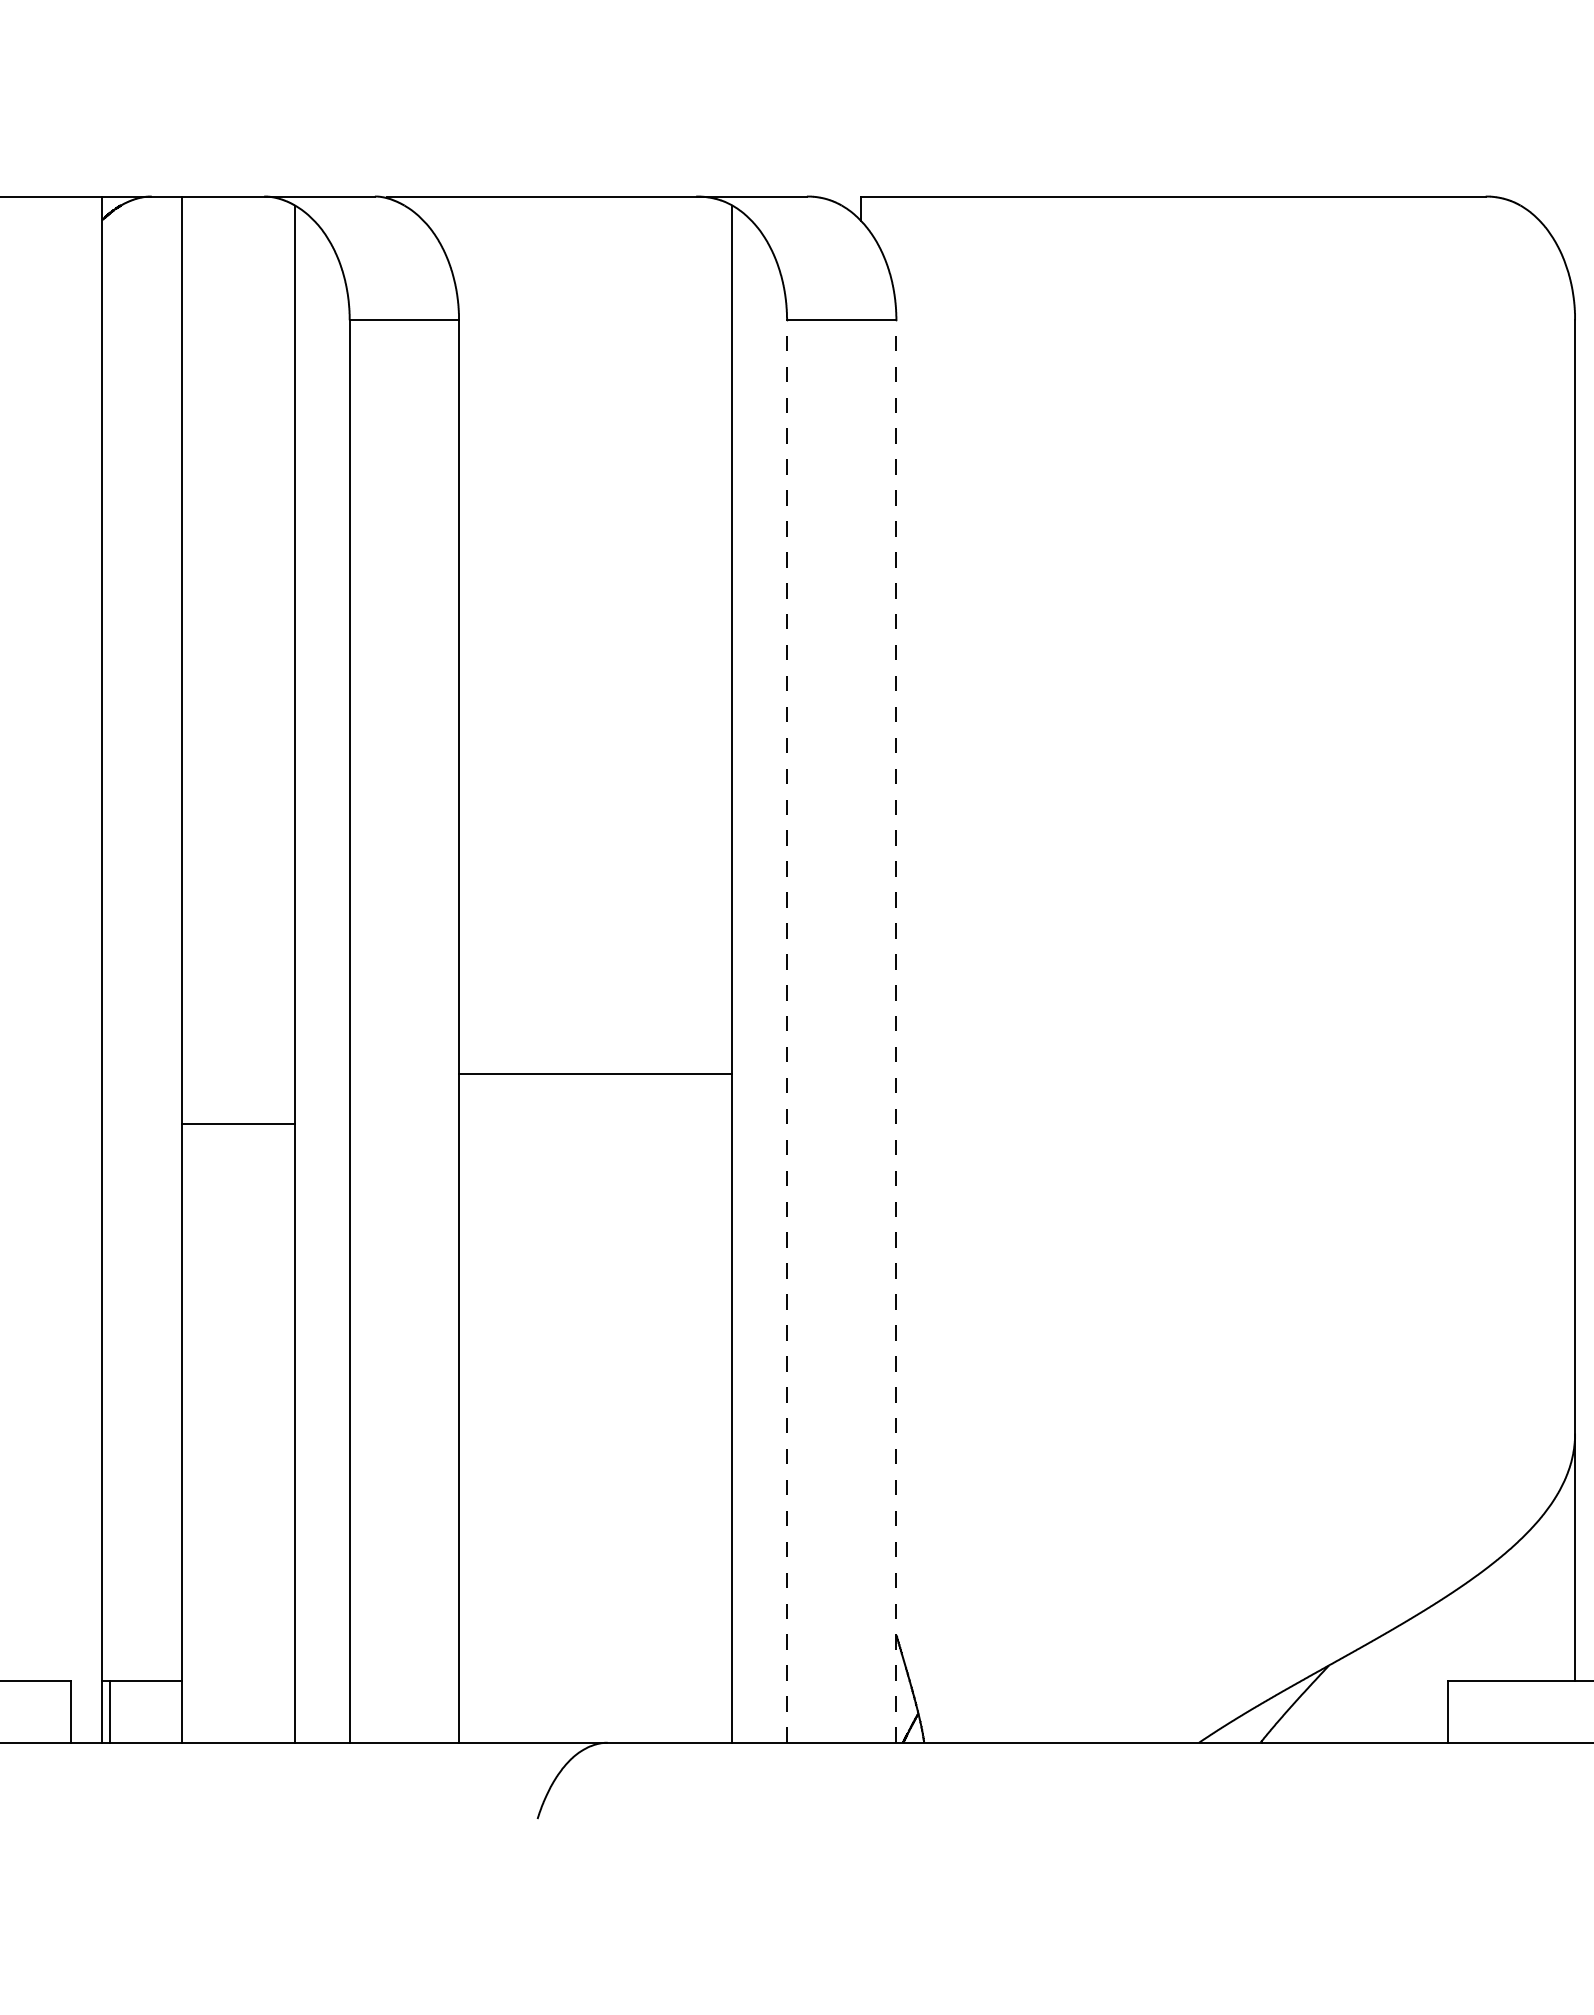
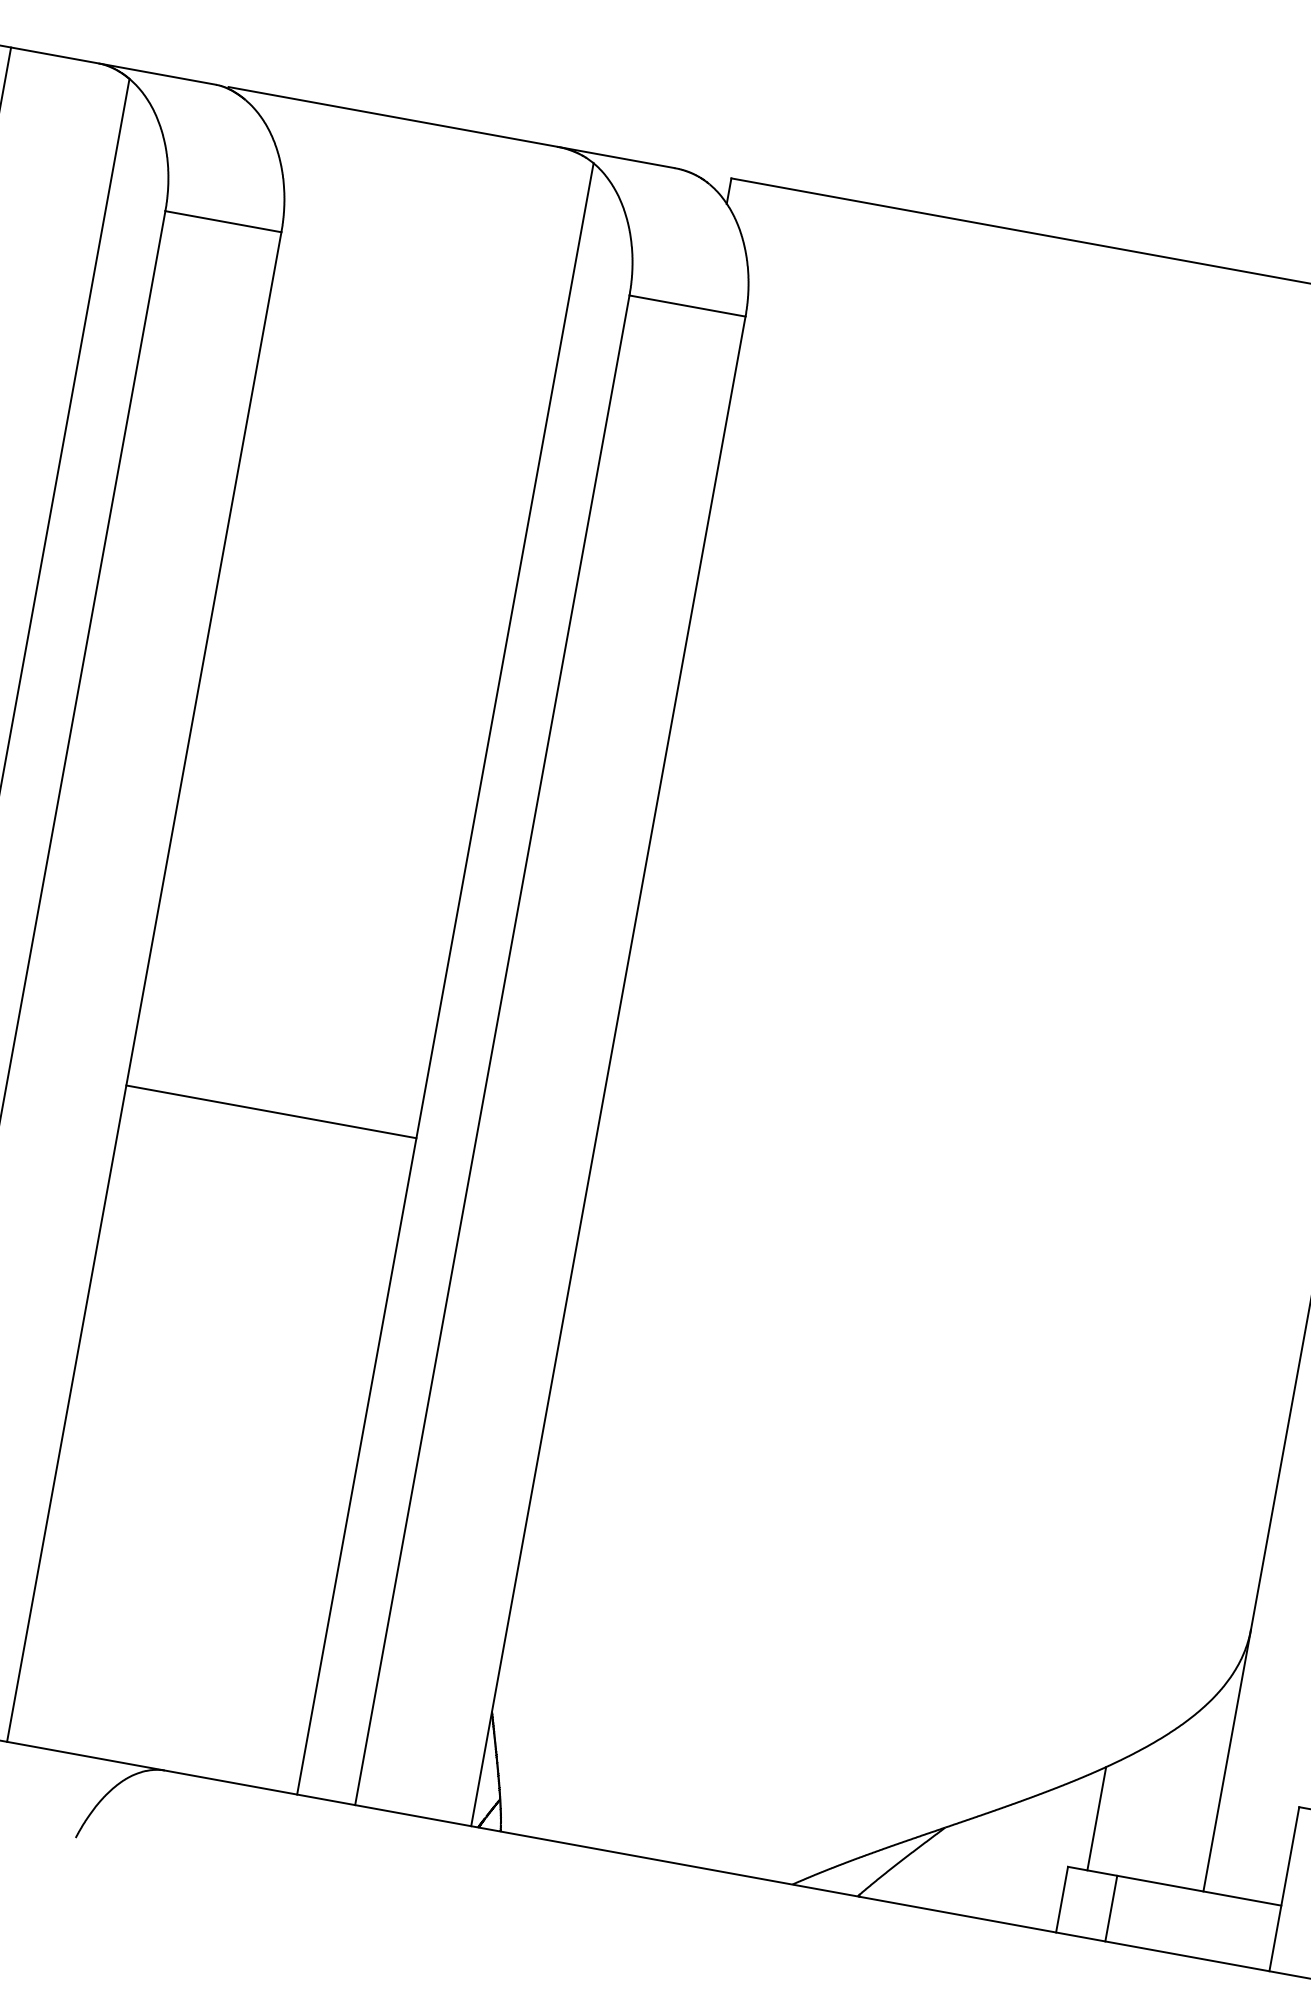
line: (787, 1030) -> (493, 1049), dashed -> solid
line: (896, 1030) -> (608, 1070), dashed -> solid
line: (595, 1074) -> (271, 1112), moved
line: (1465, 1631) -> (1096, 1817), added
line: (1493, 1711) -> (1110, 1908), added

